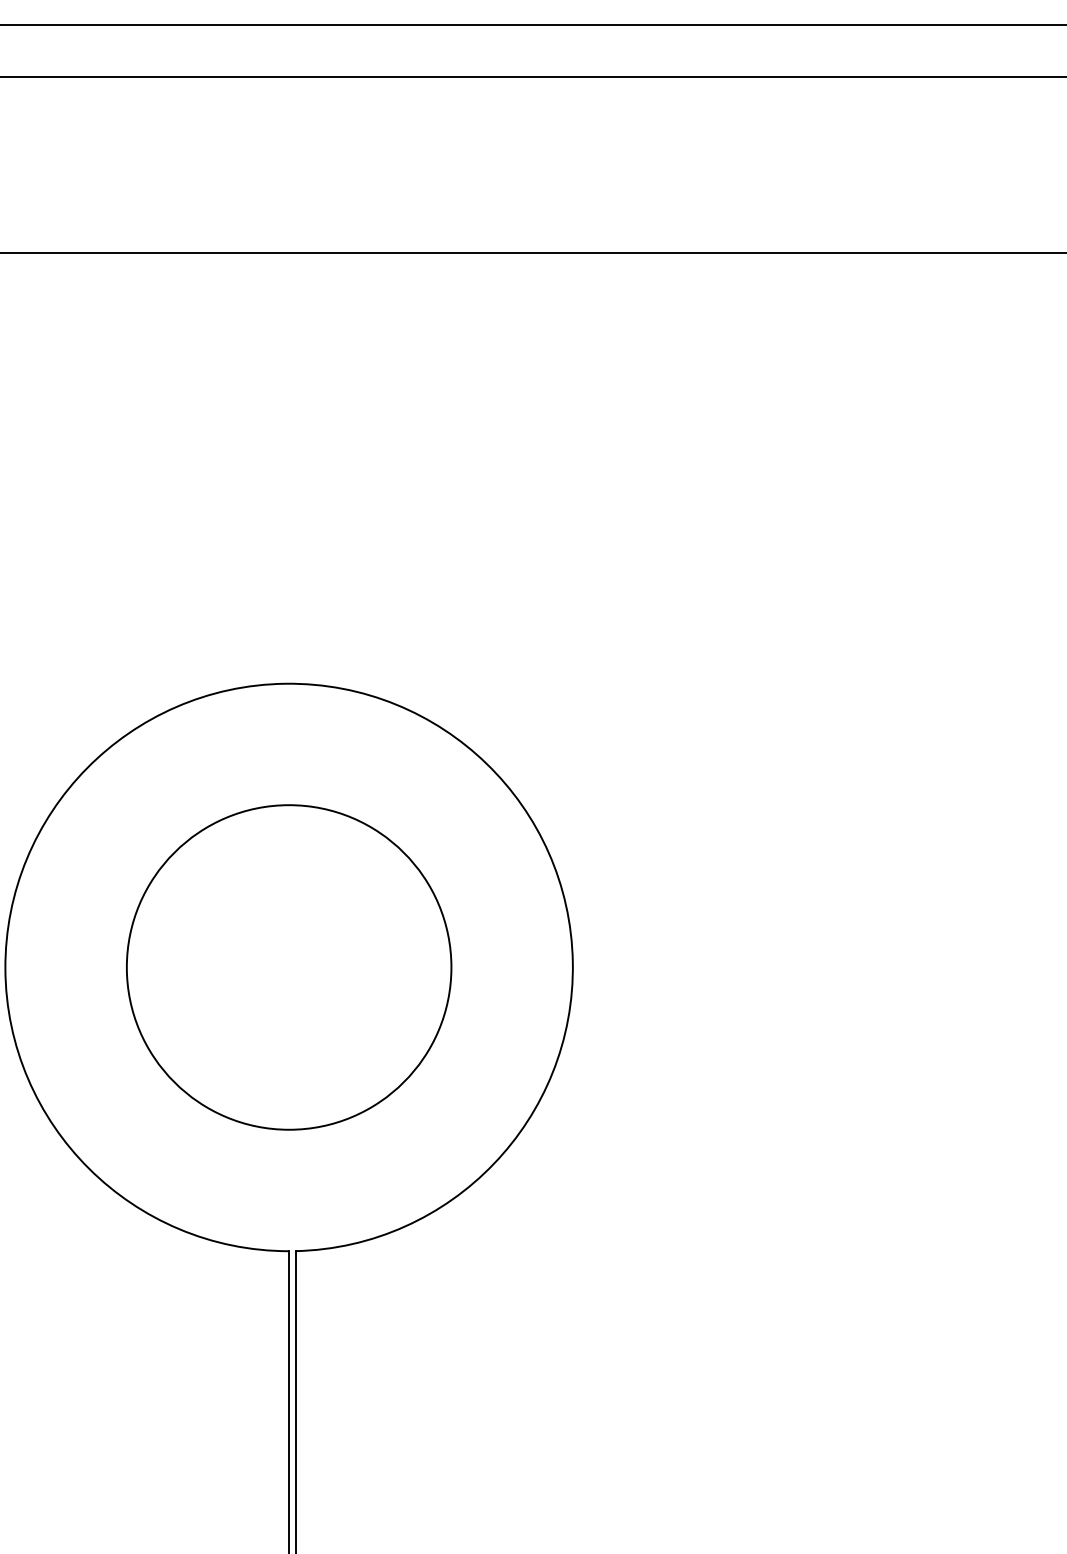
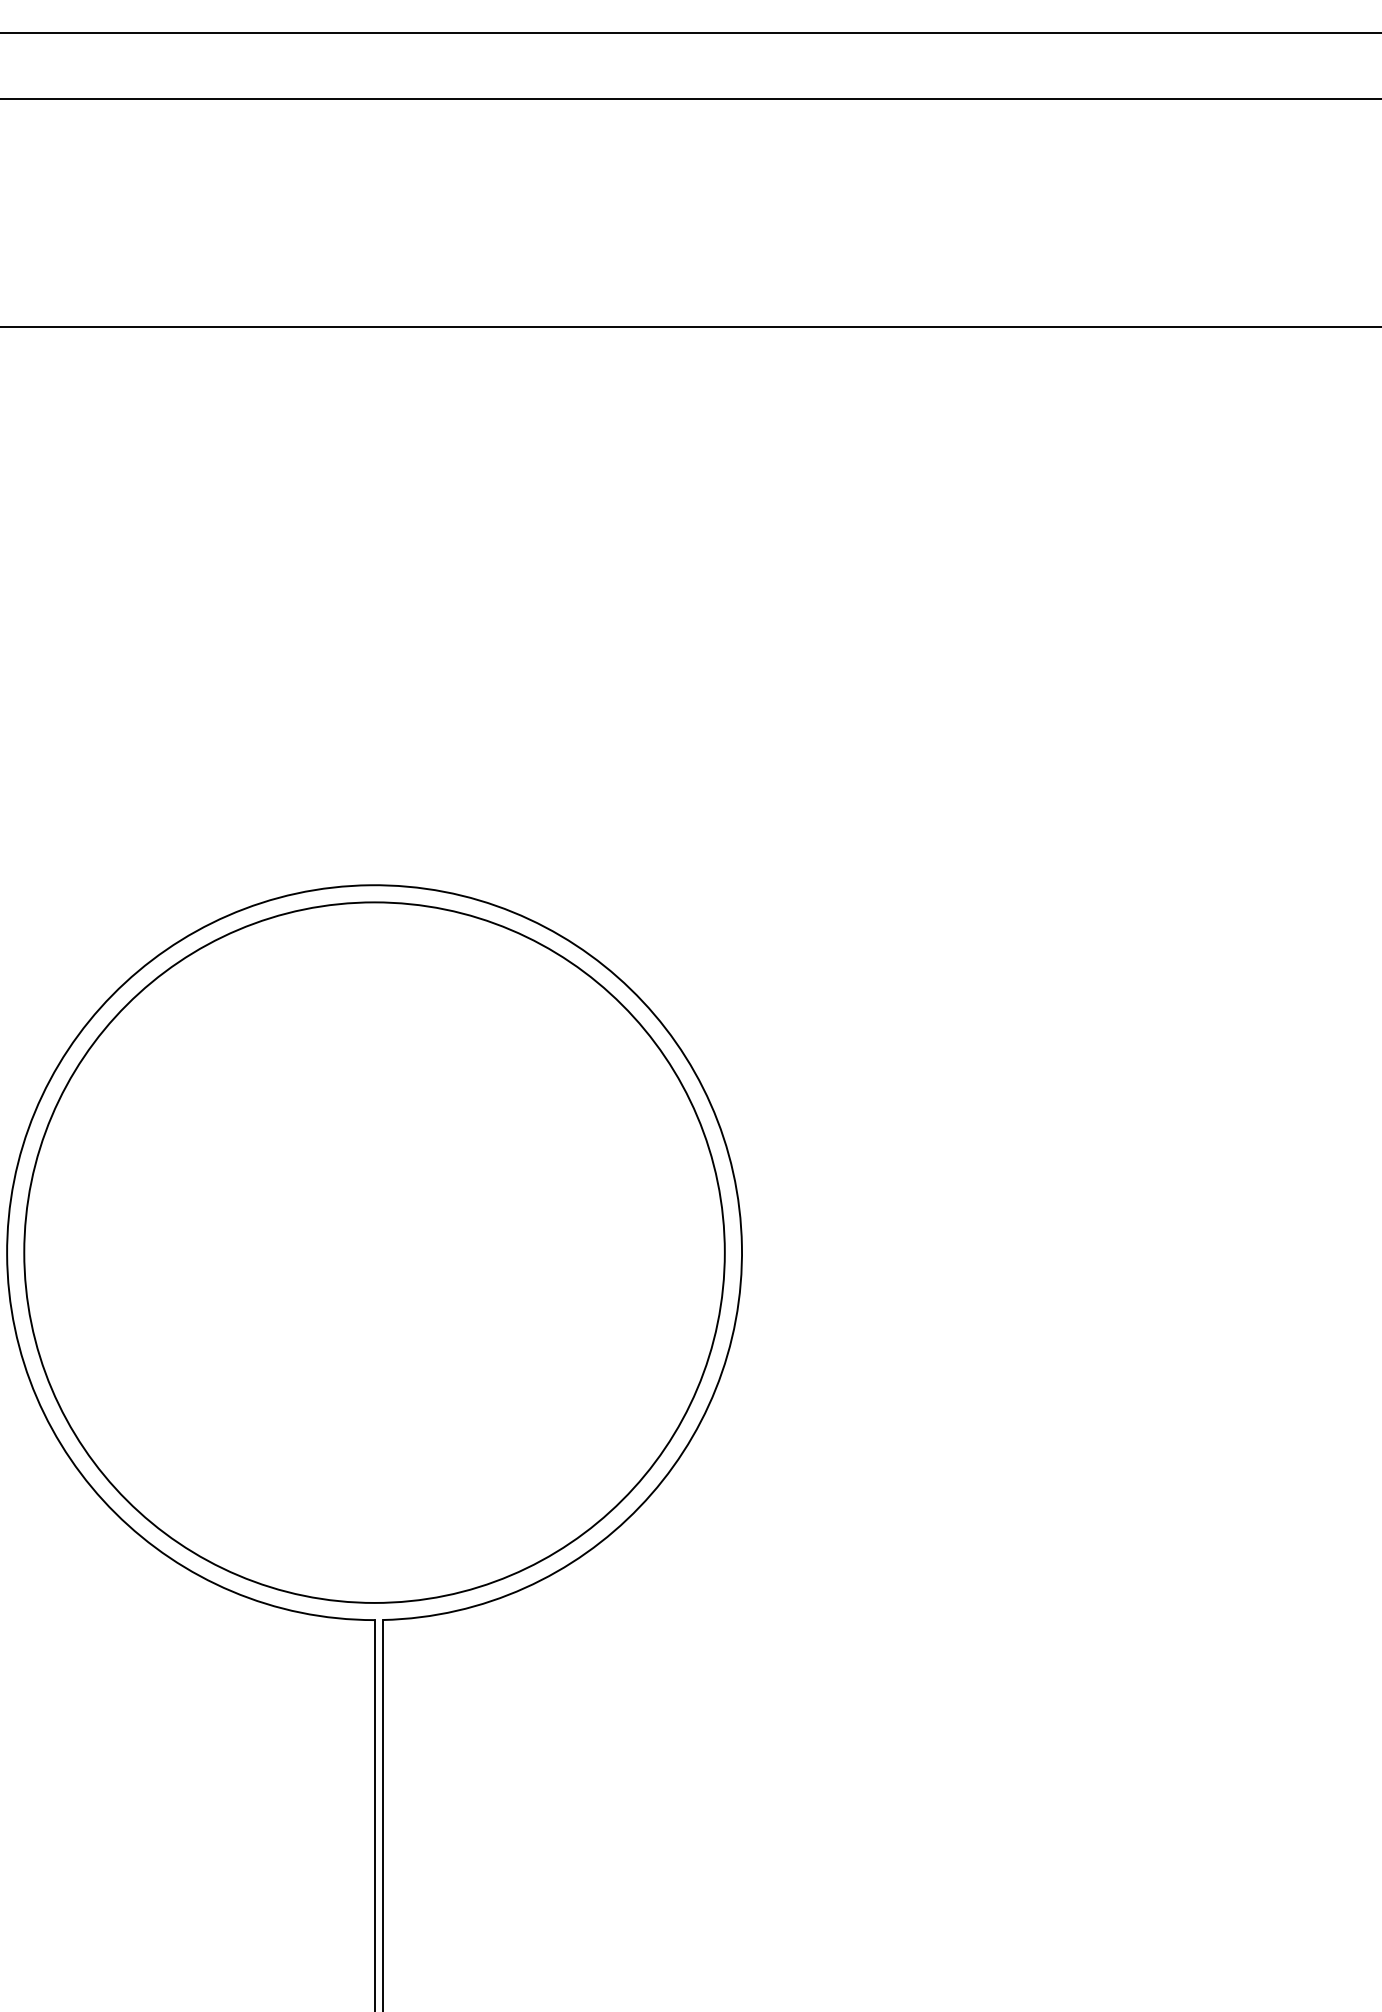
circle: (288, 966) -> (373, 1251), size x1.67

